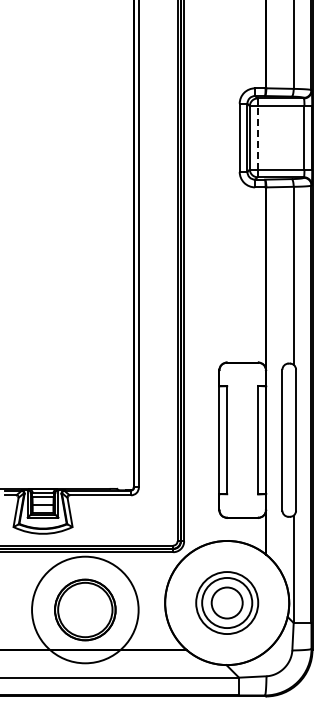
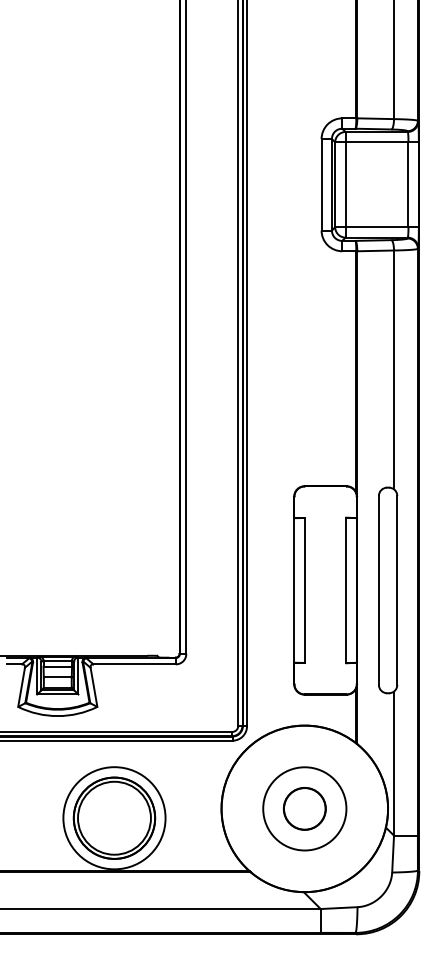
line: (257, 137) -> (345, 184), dashed -> solid
circle: (226, 602) -> (303, 808), size x0.62
circle: (85, 609) -> (114, 817), size x0.71

